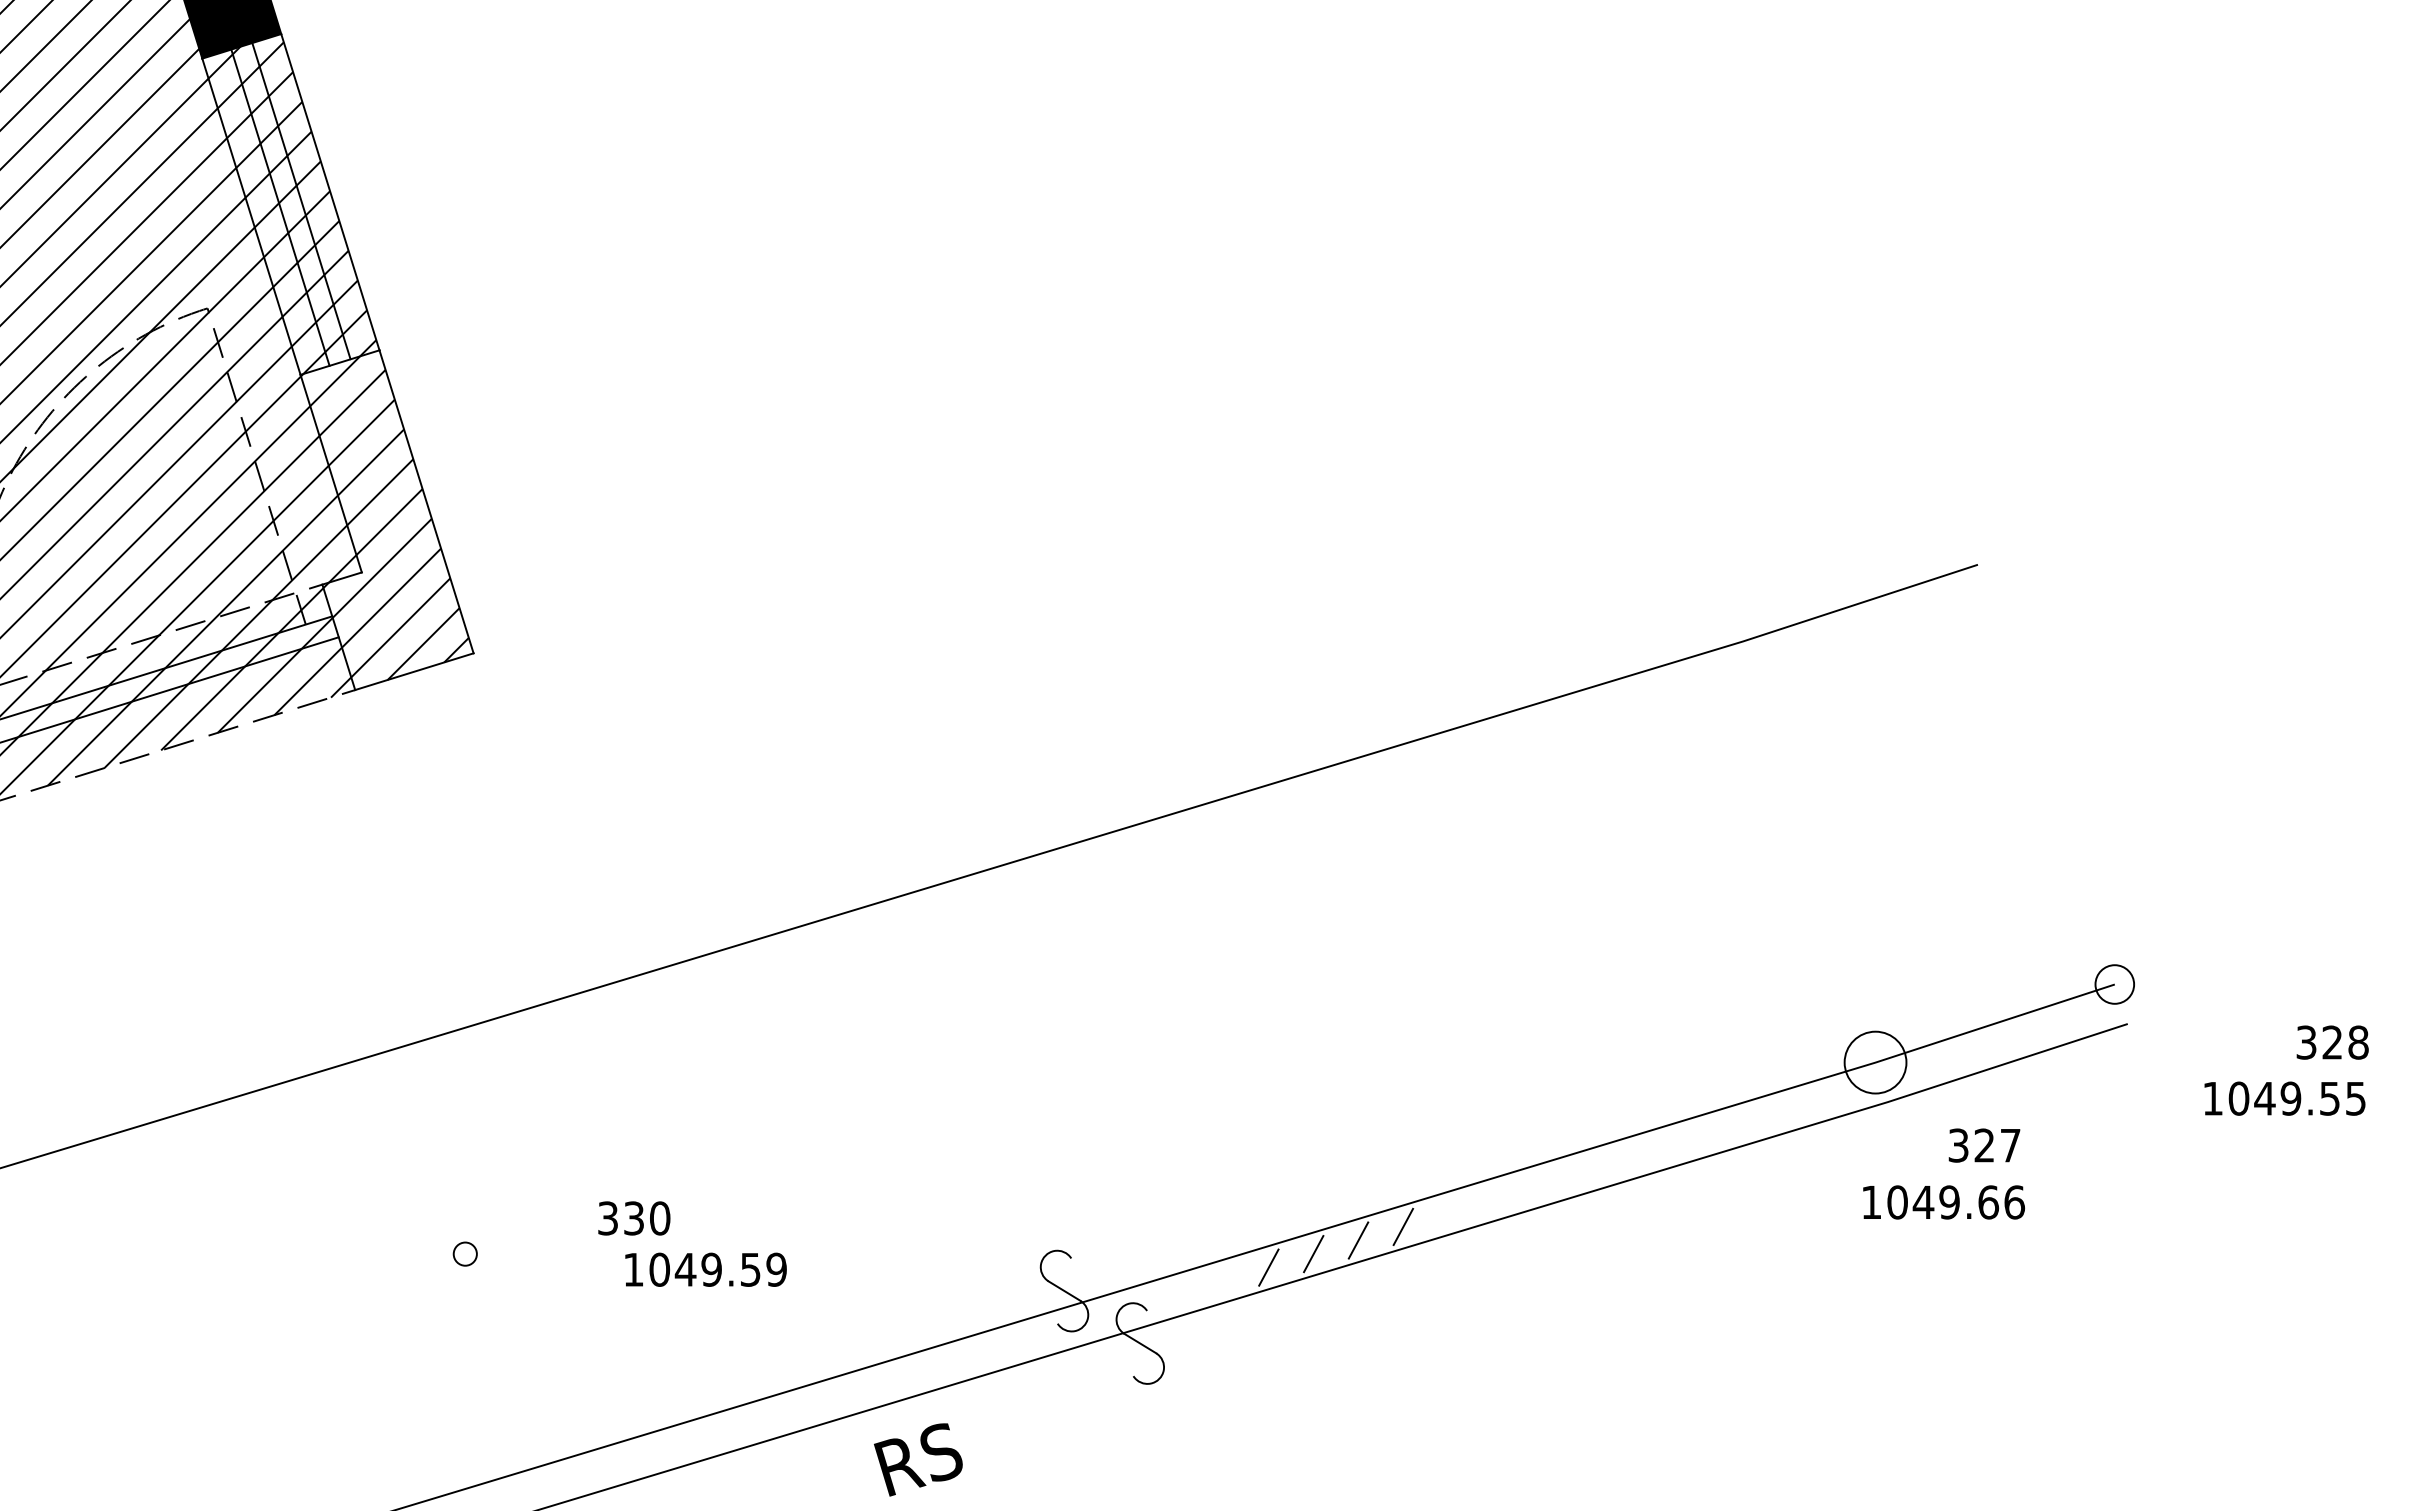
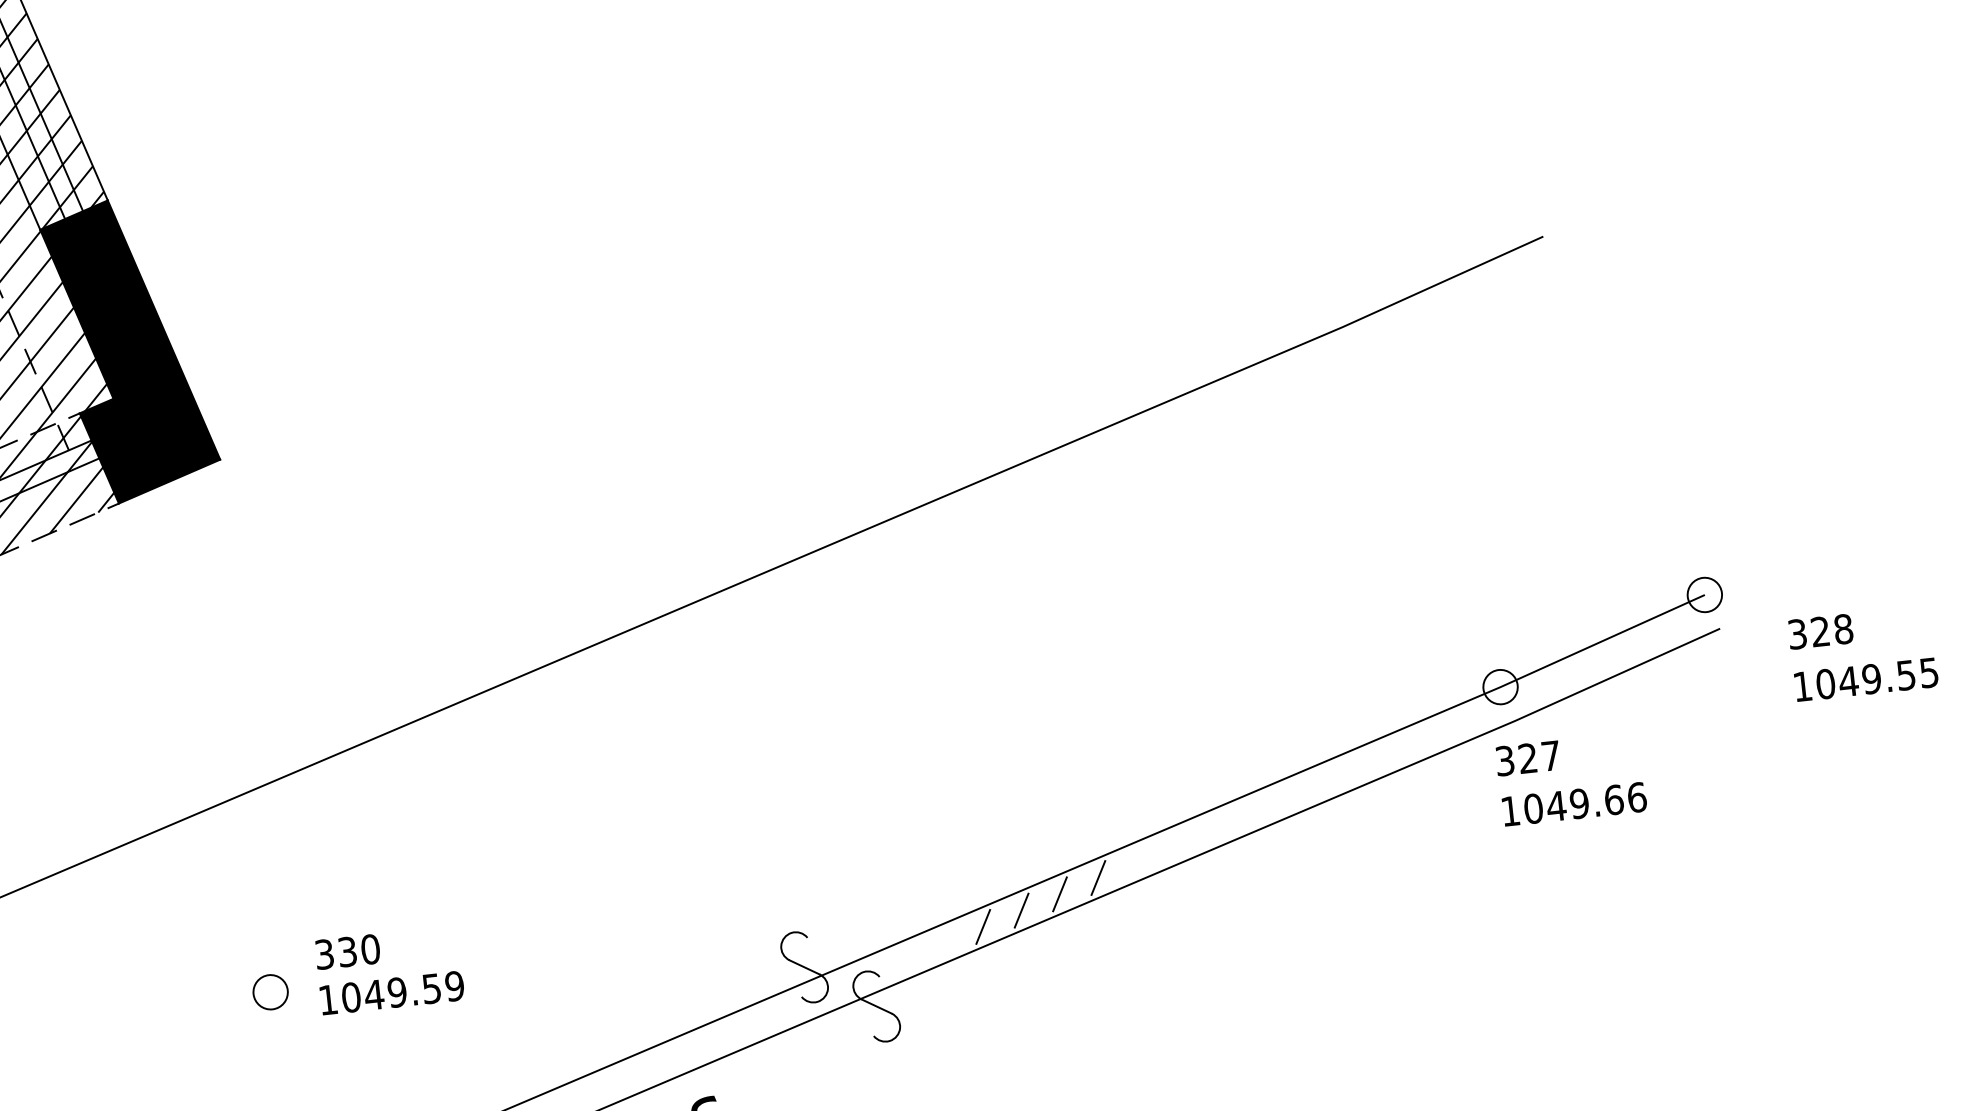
fill: (386, 520) -> (130, 350), added
text: (2332, 1042) -> (1820, 631), moved
circle: (1875, 1062) -> (1500, 687), size x0.62
text: (1984, 1145) -> (1527, 758), moved
text: (634, 1218) -> (347, 951), moved
circle: (465, 1253) -> (270, 991), size x1.67
text: (705, 1269) -> (391, 992), moved

